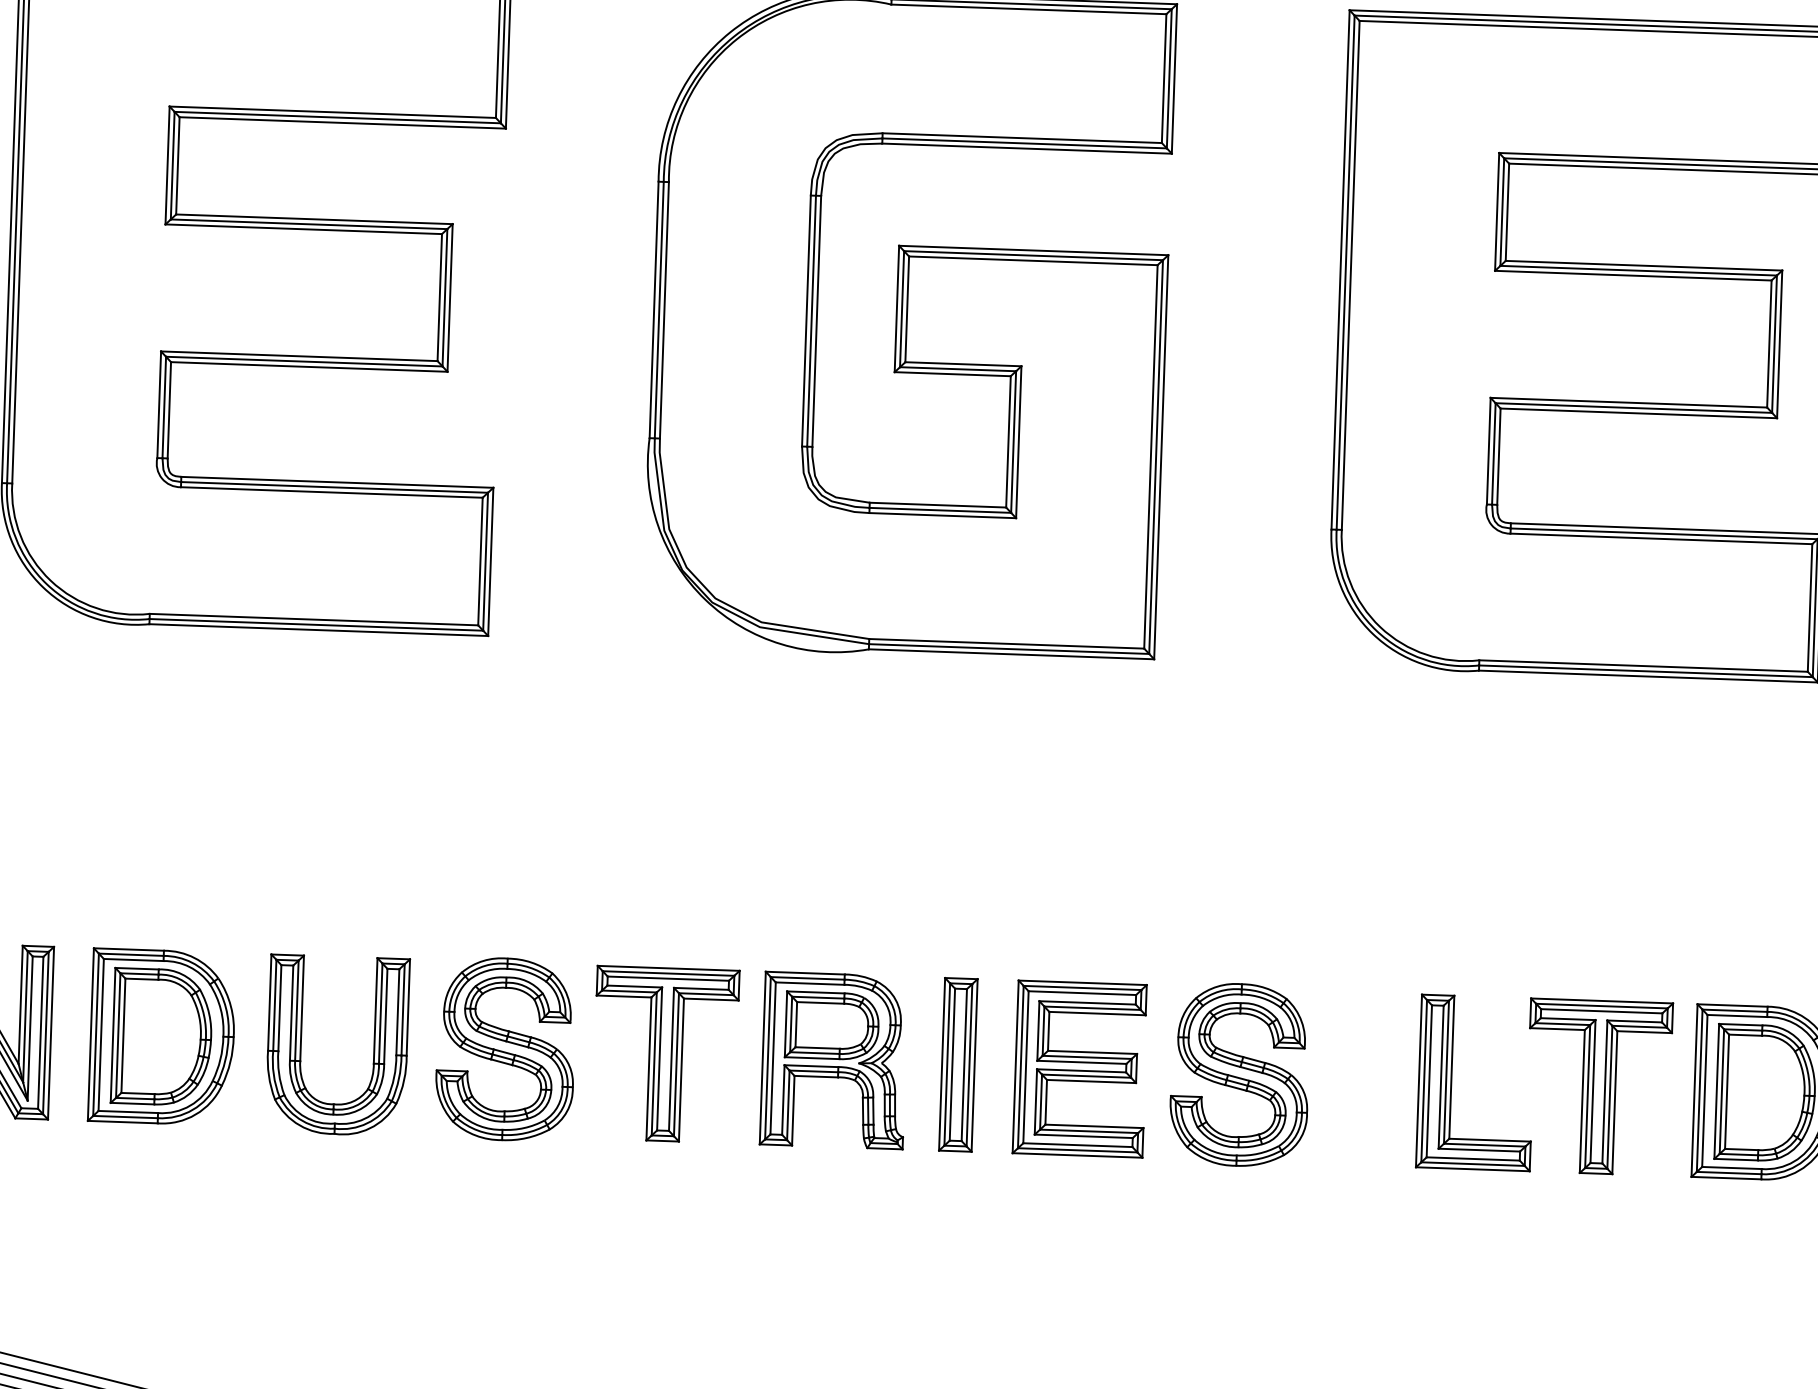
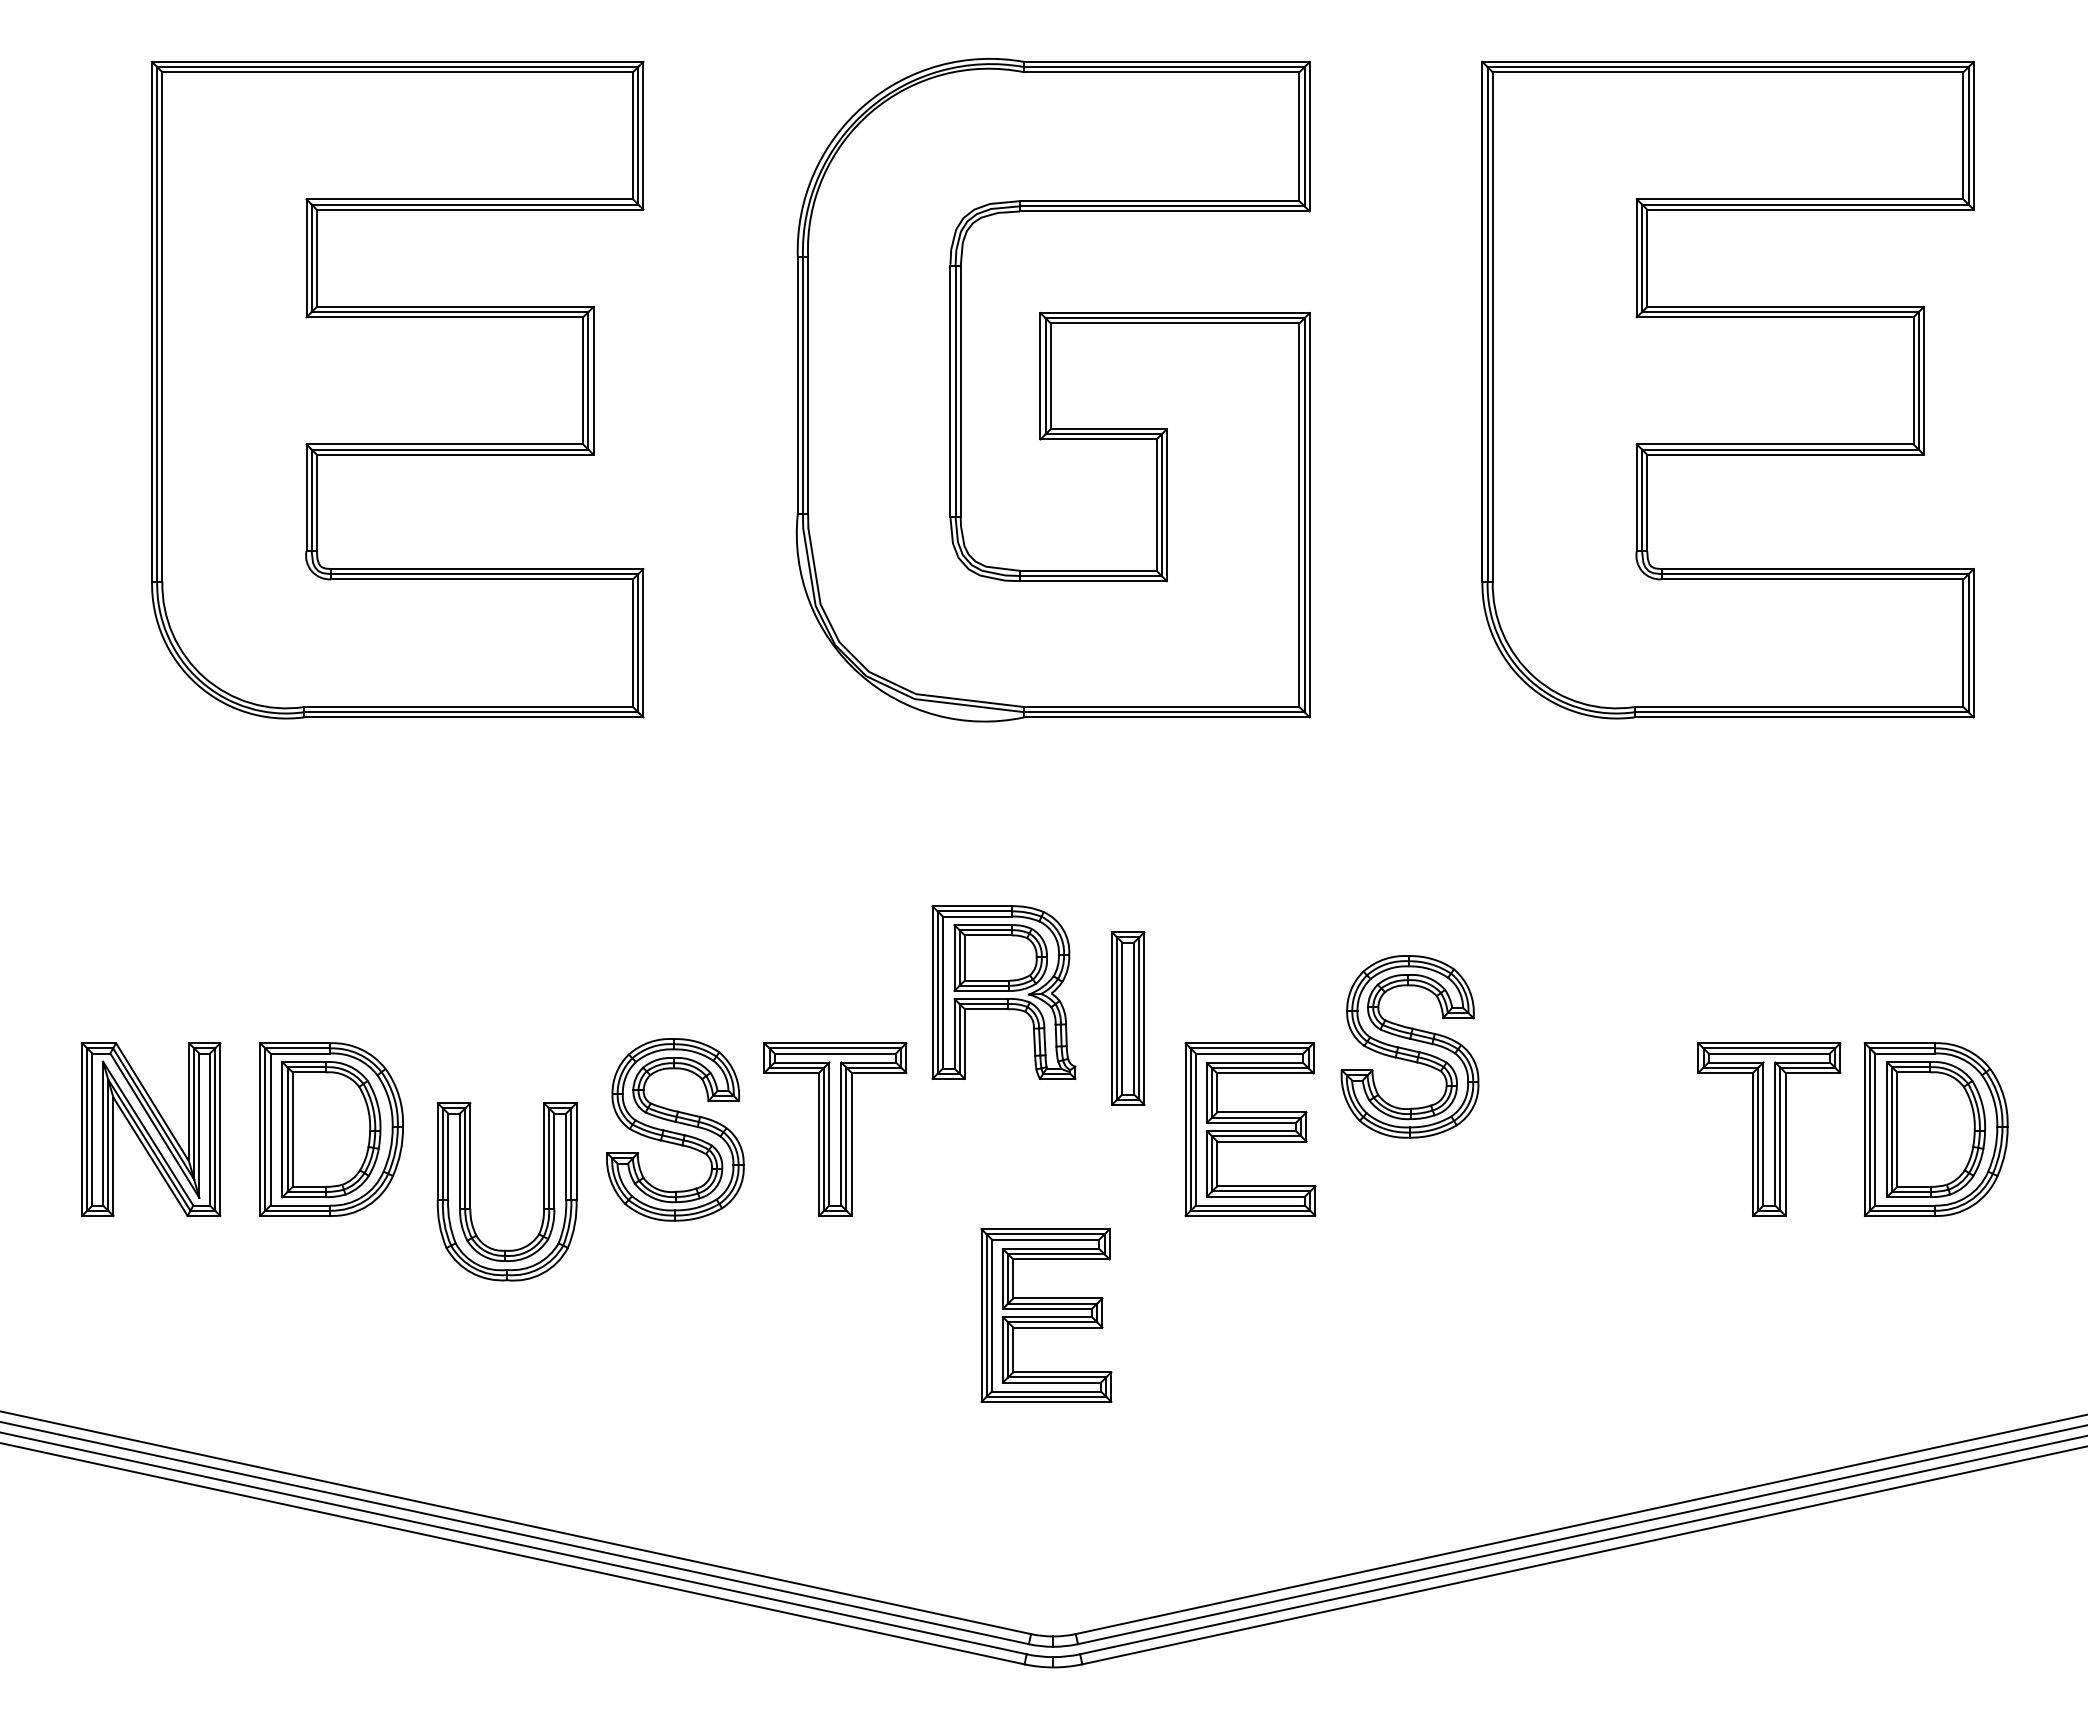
part: (300, 1043) -> (470, 1191), moved
part: (833, 1060) -> (1003, 992), moved
part: (957, 1064) -> (1127, 1018), moved
part: (1239, 1074) -> (1409, 1046), moved
part: (1451, 1082) -> (1621, 1129), removed
part: (870, 1247) -> (1046, 1315), added

